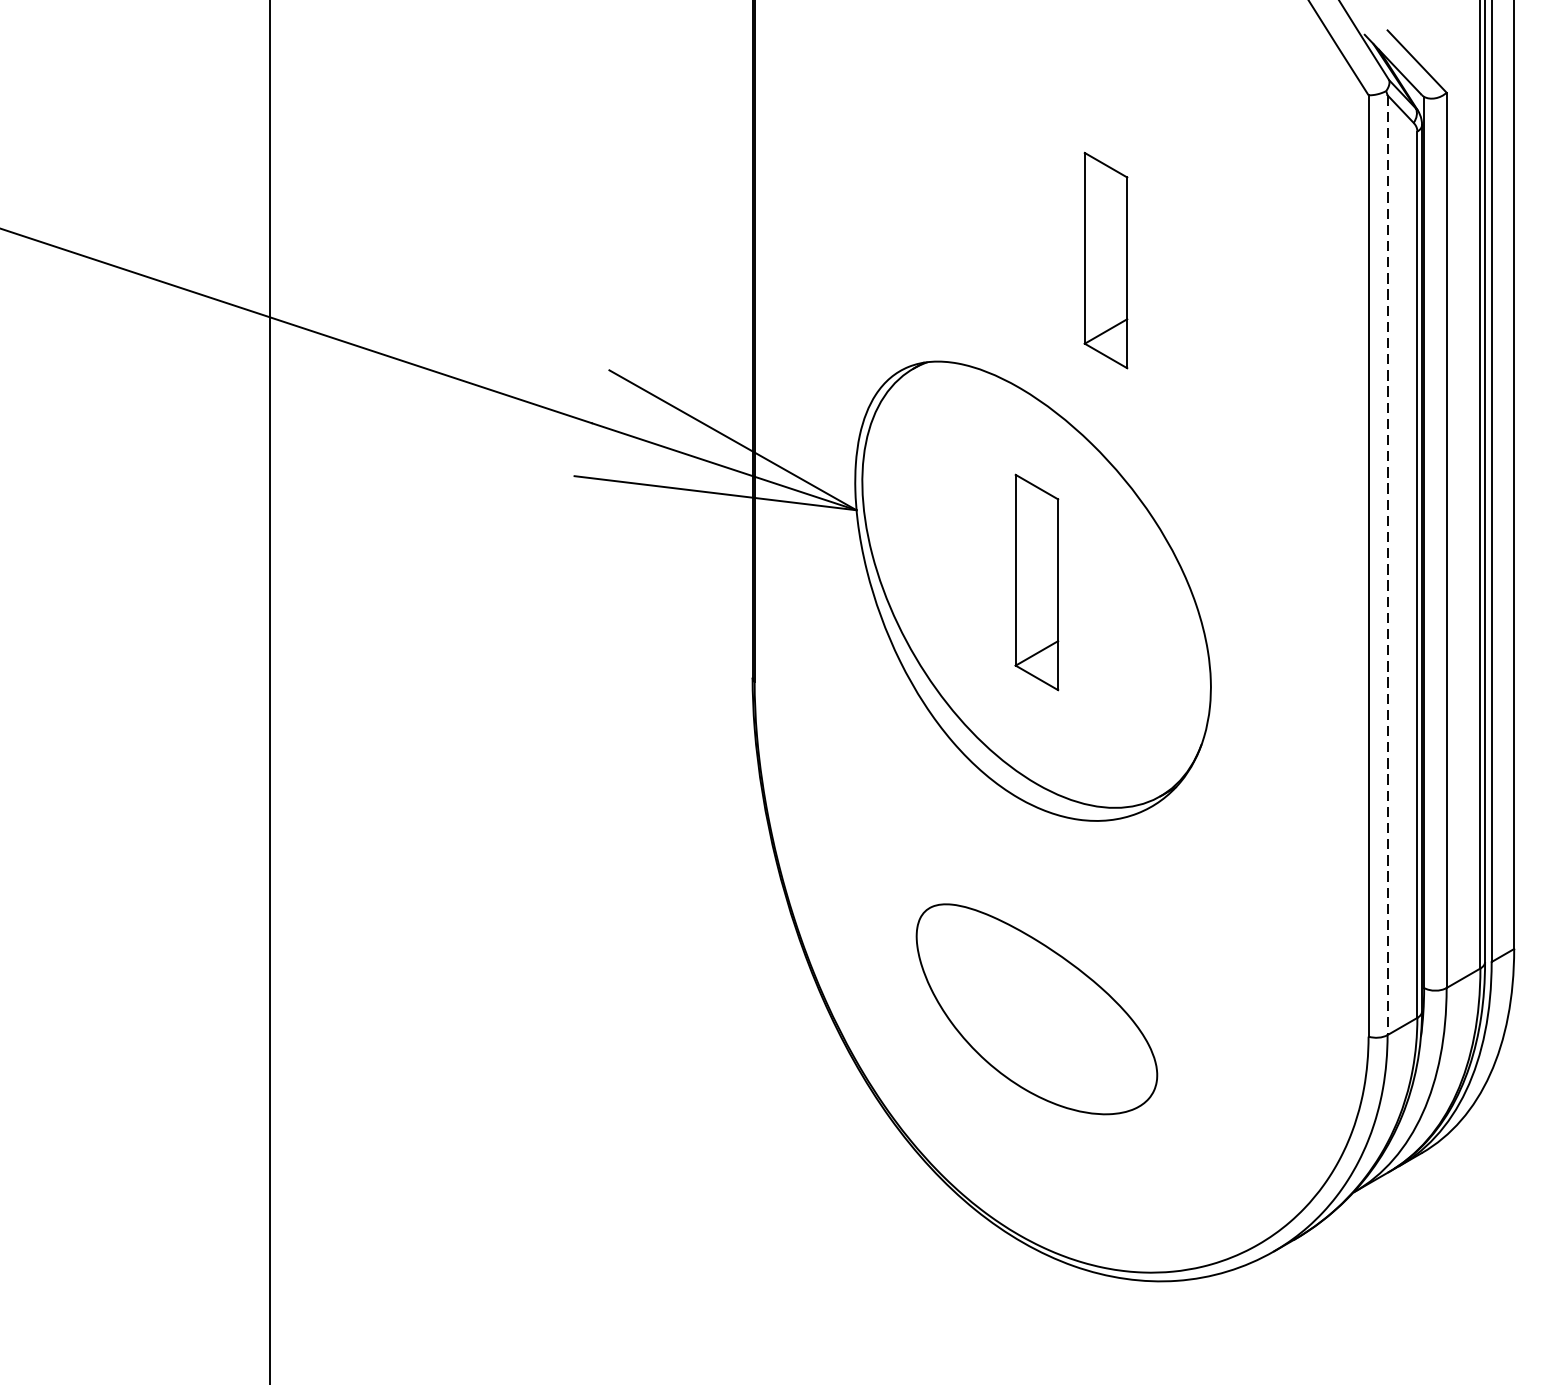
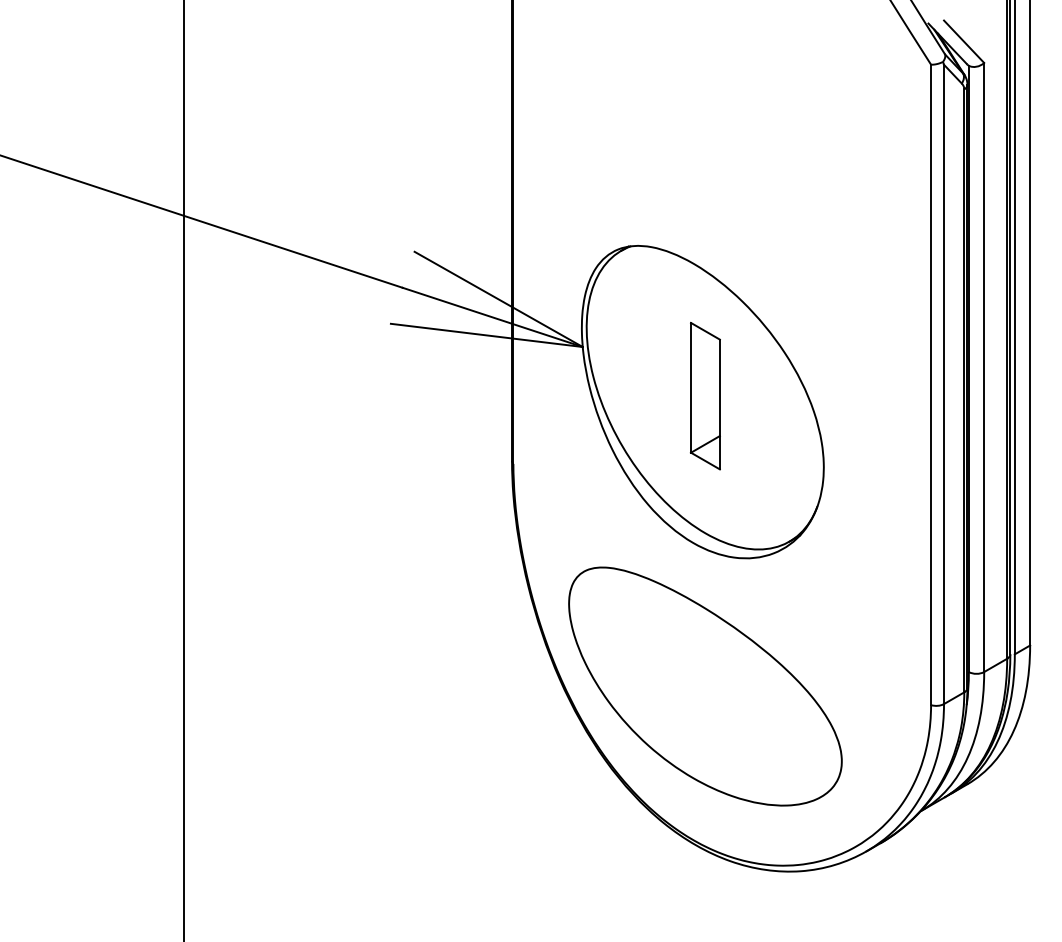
part: (1104, 259) -> (751, 176), removed
line: (1388, 565) -> (944, 384), dashed -> solid
part: (1036, 1009) -> (705, 686), size x1.67

